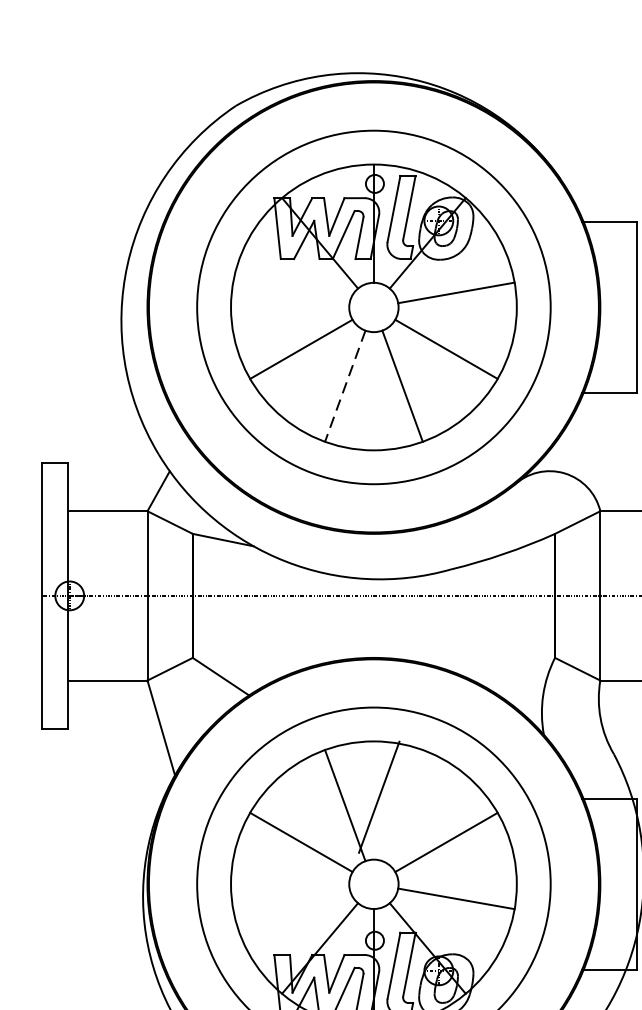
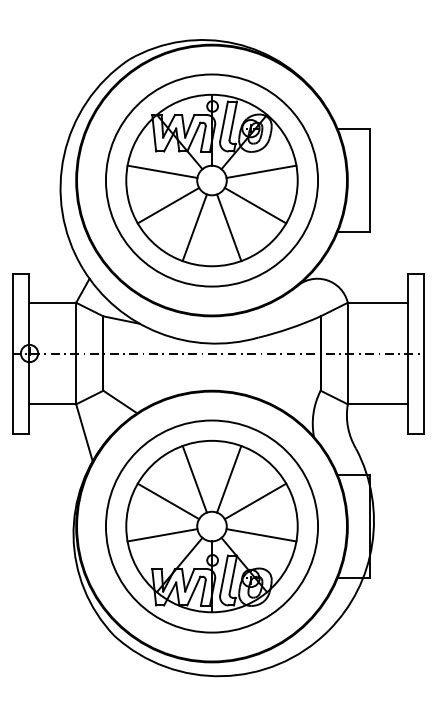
line: (291, 292) -> (162, 171), added
line: (344, 387) -> (194, 228), dashed -> solid
line: (379, 797) -> (229, 479), moved
line: (291, 899) -> (162, 535), added

